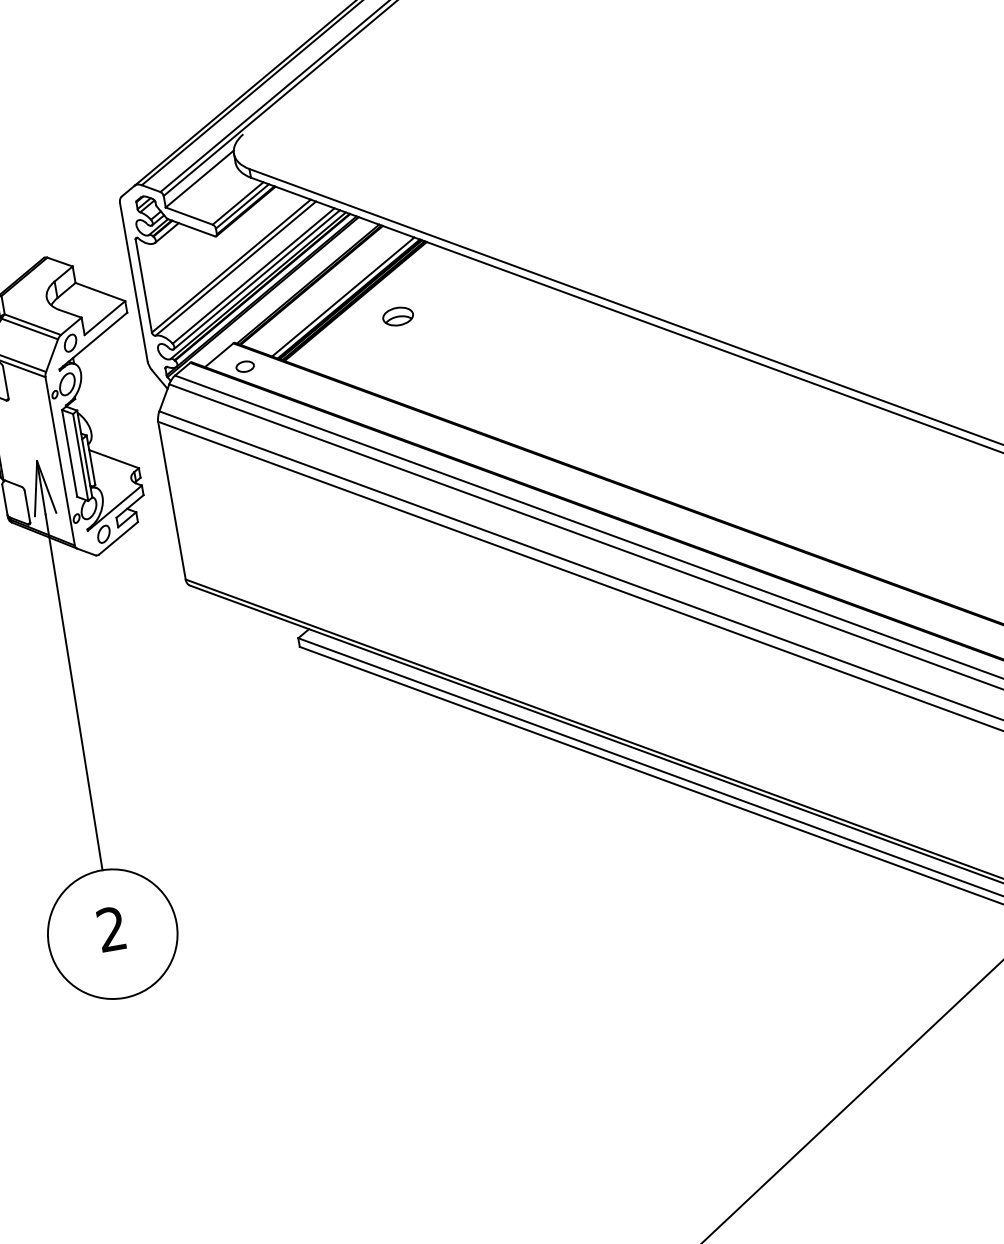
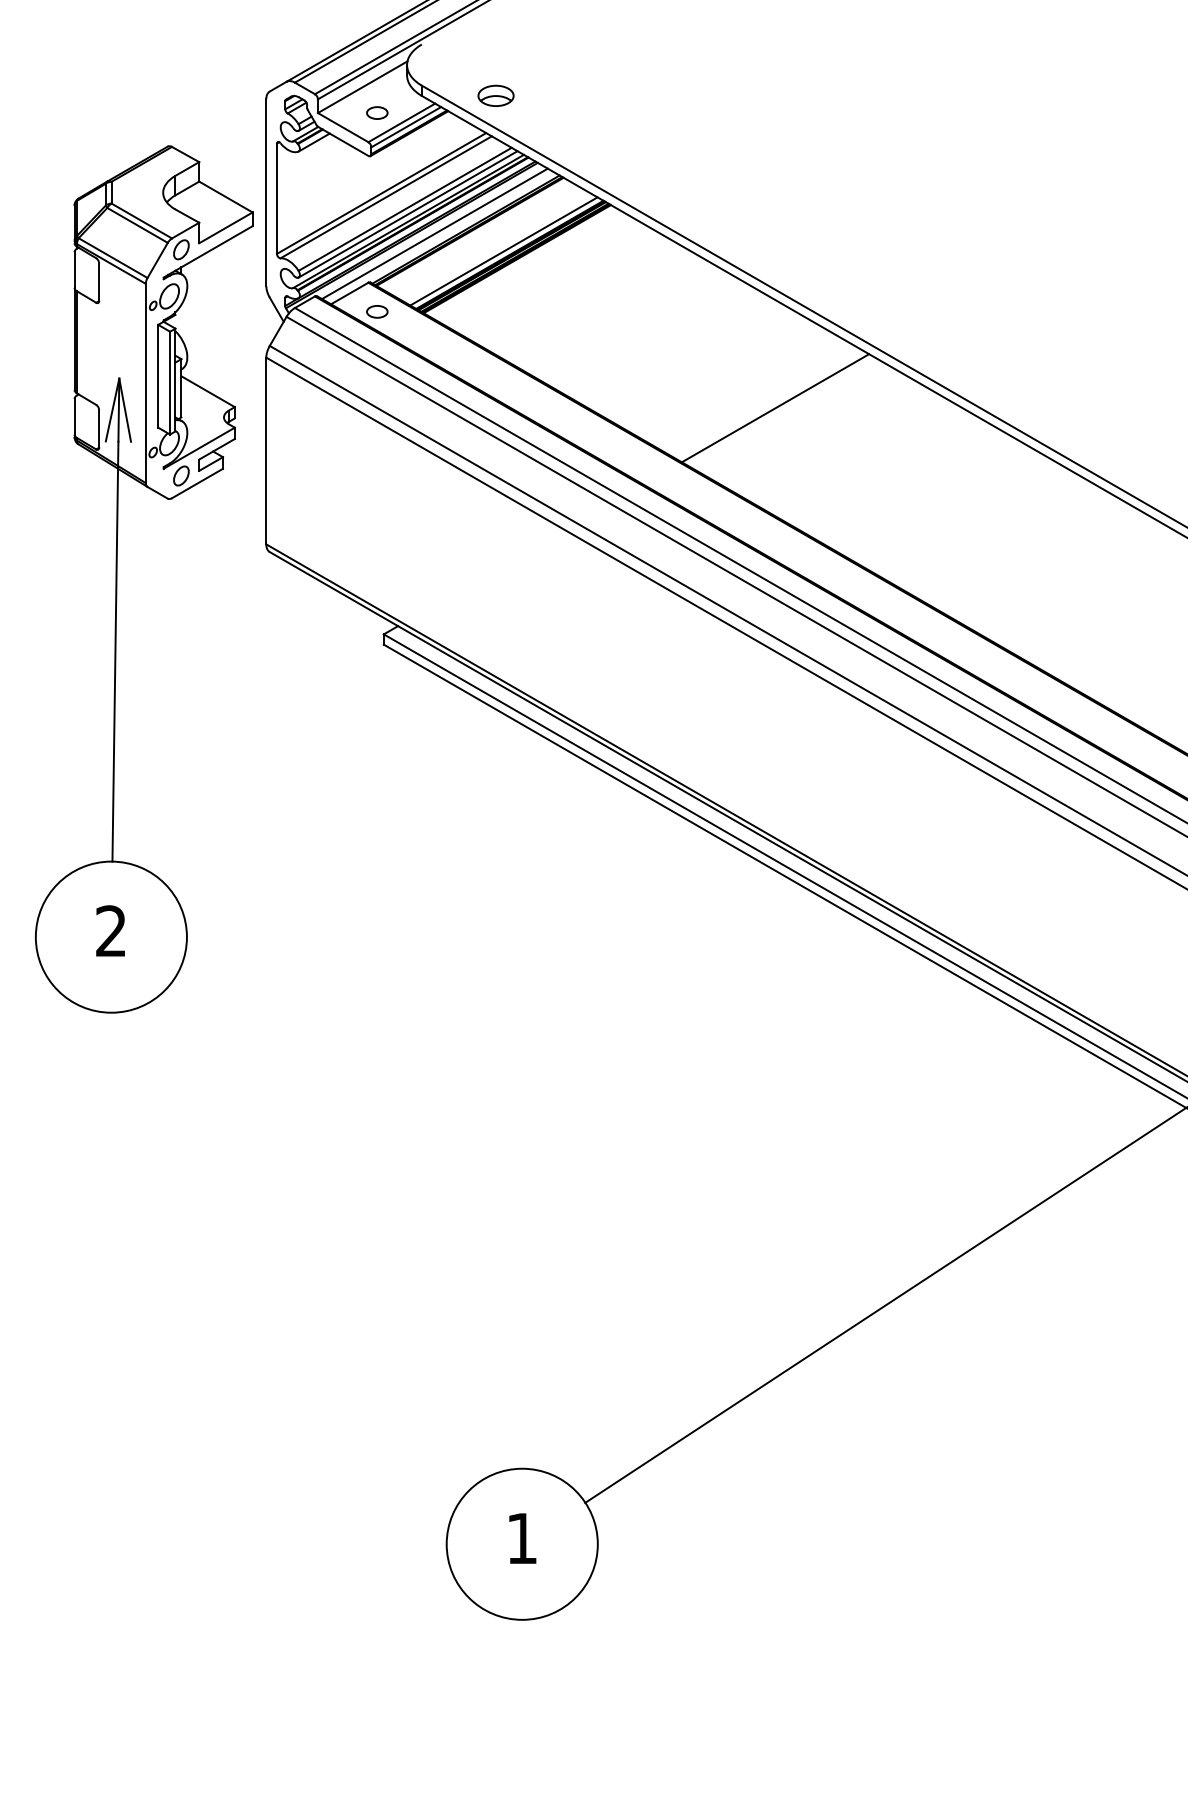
part: (215, 198) -> (377, 112), added
line: (281, 292) -> (434, 233), added
part: (397, 316) -> (495, 95), moved
line: (595, 389) -> (775, 408), added

